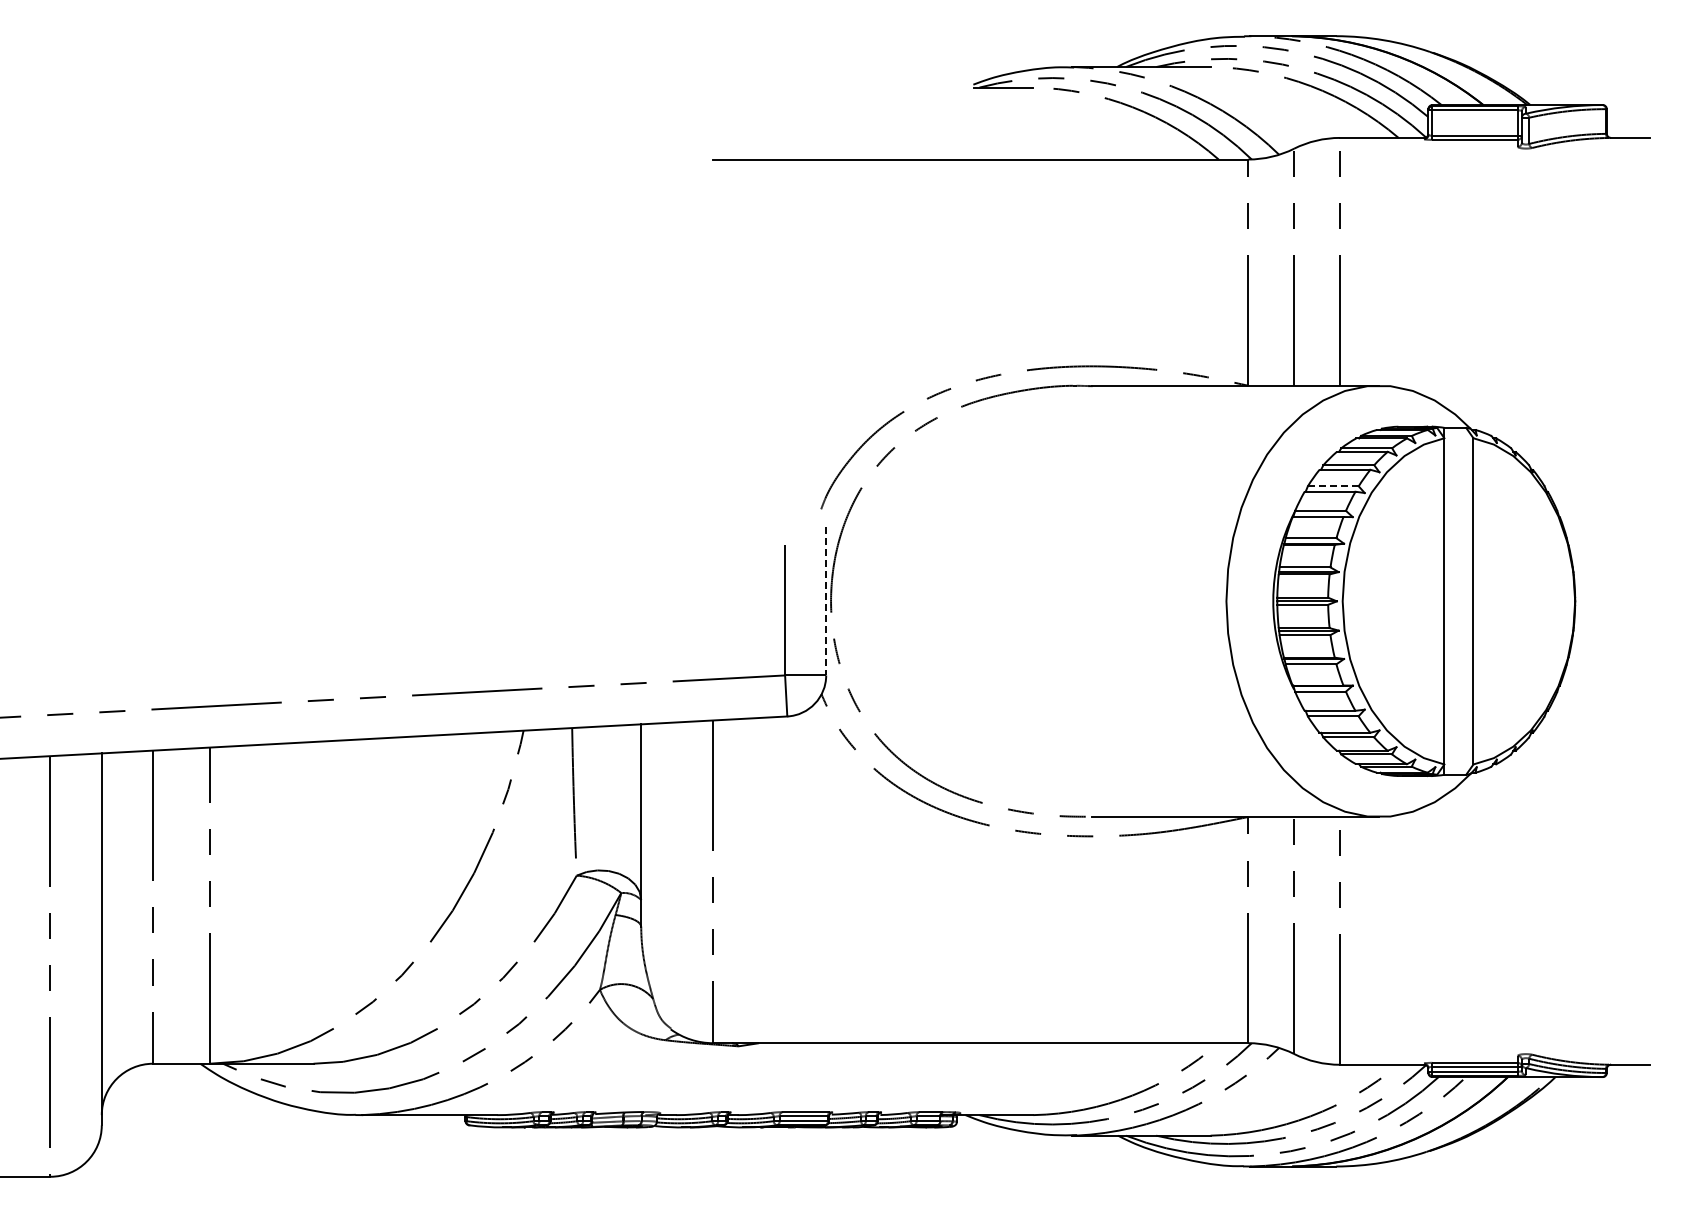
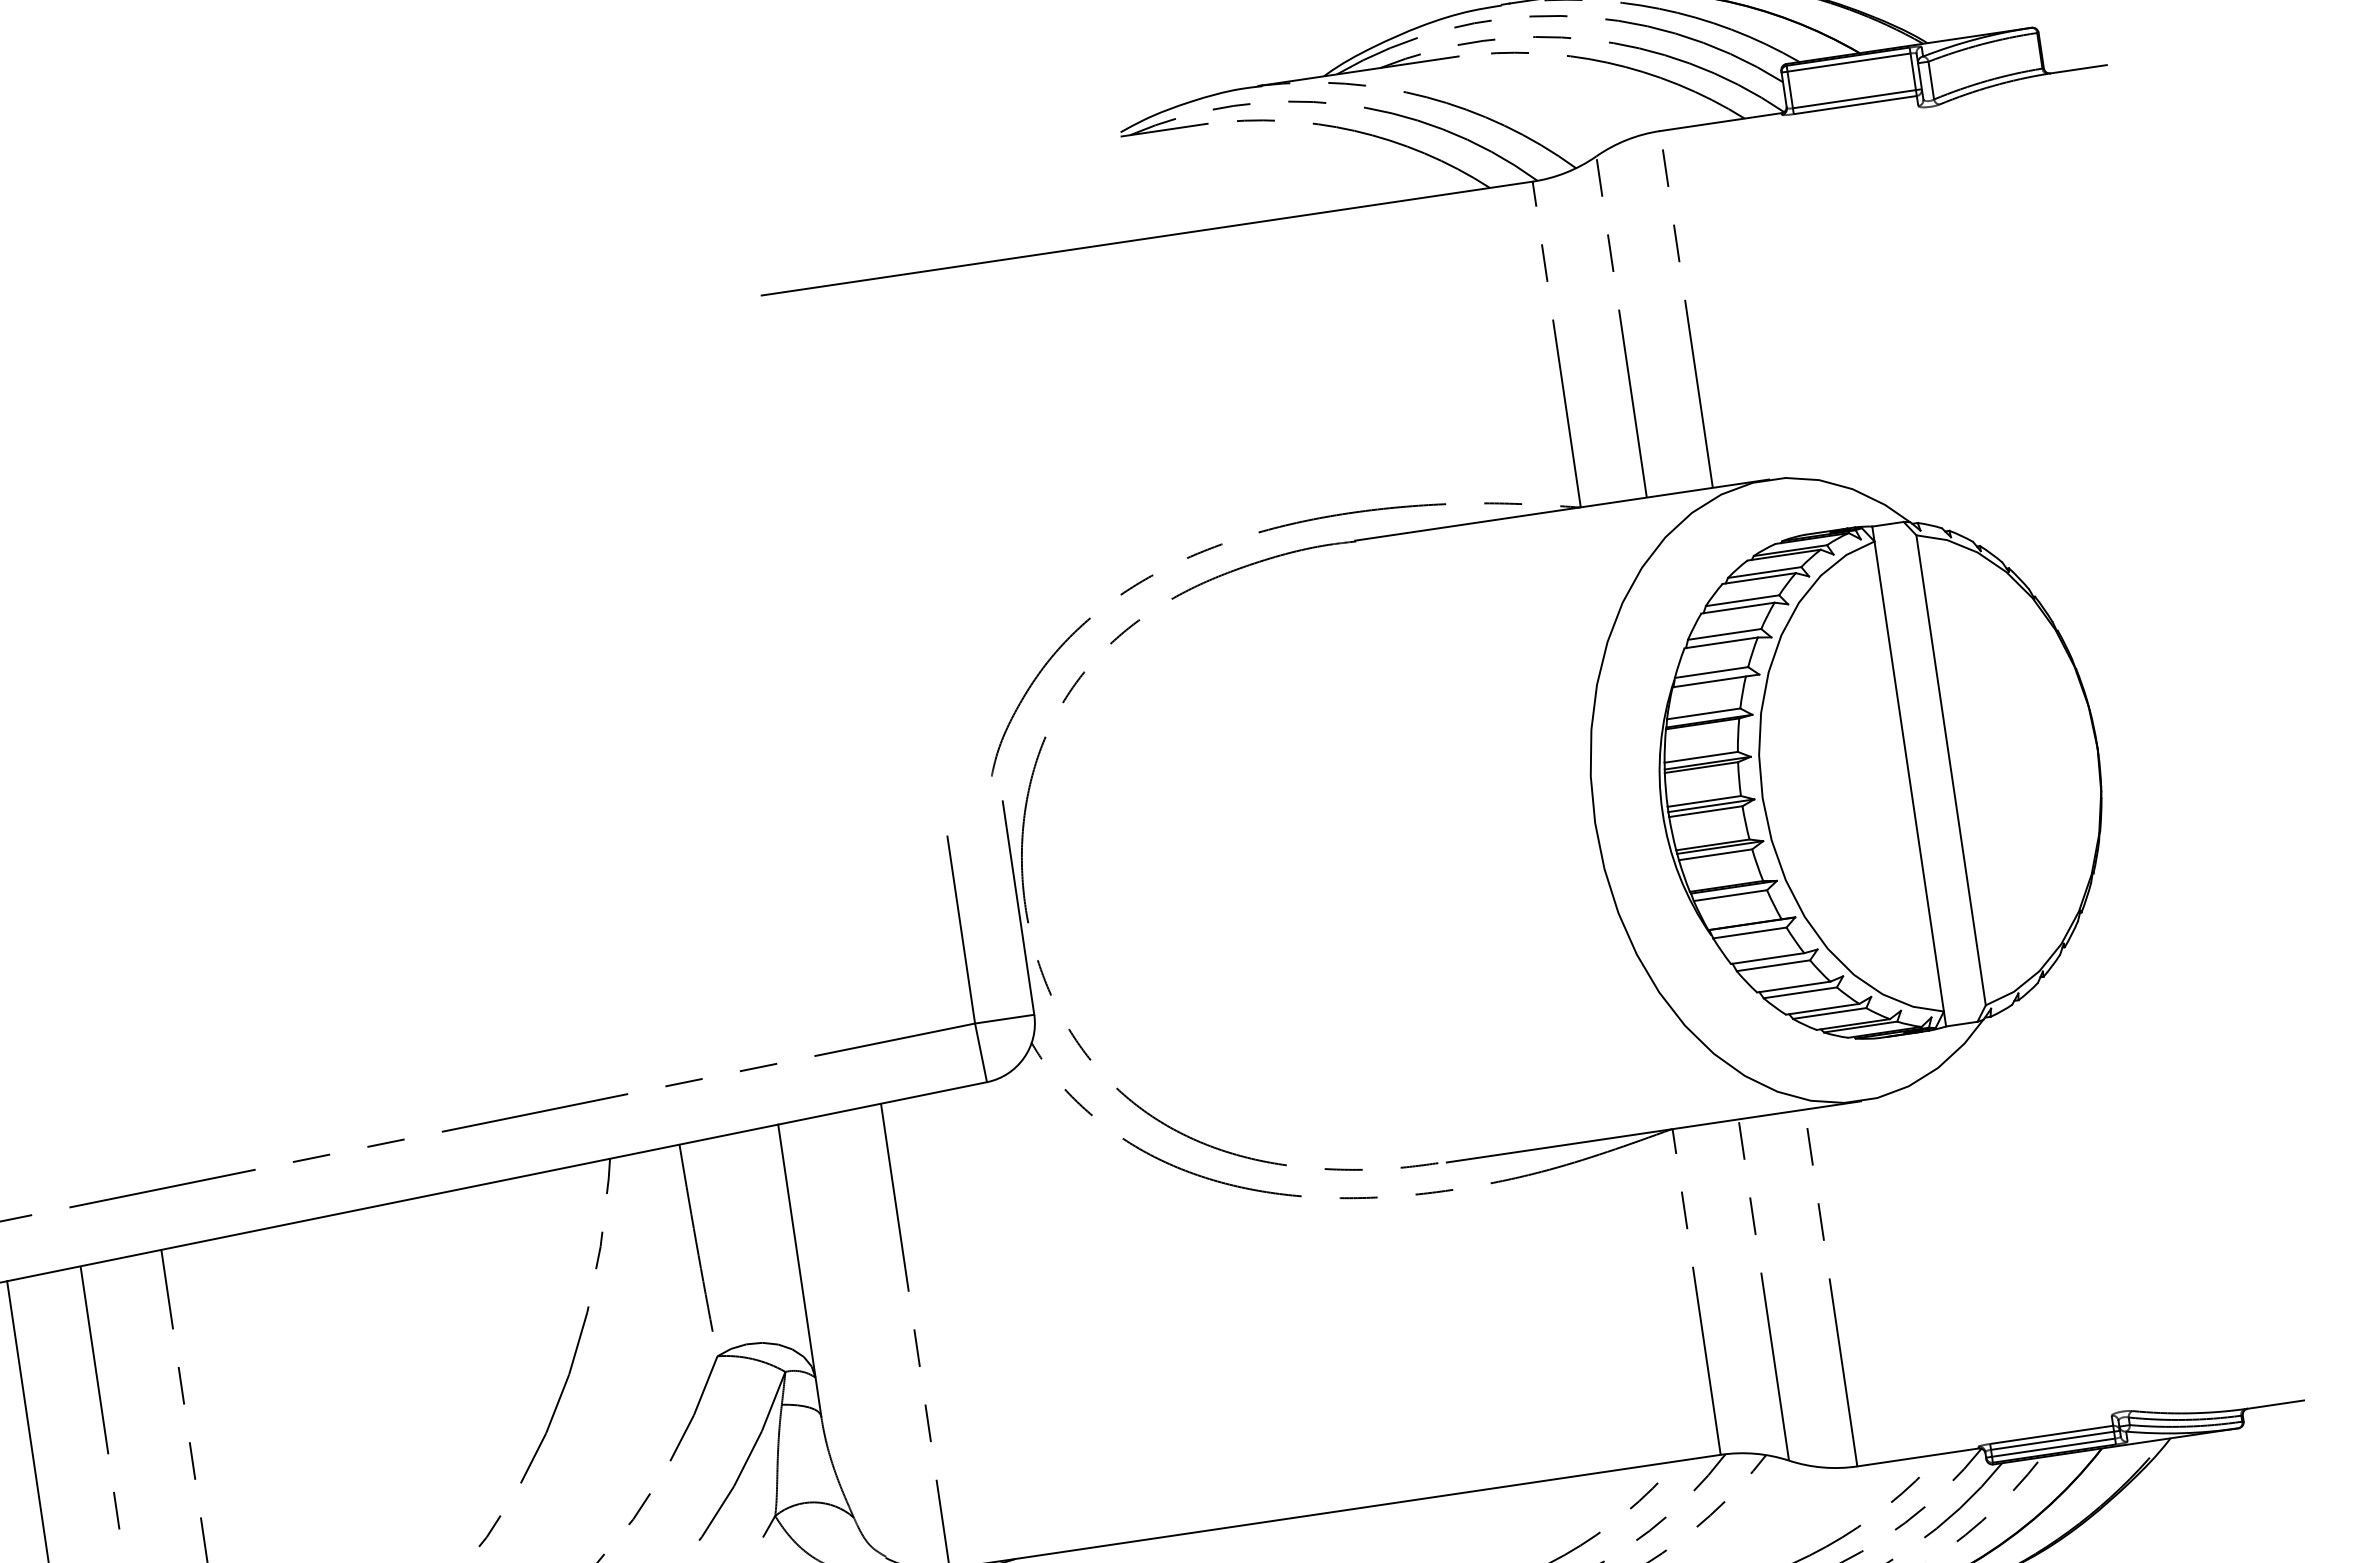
line: (1332, 486) -> (1723, 634), dashed -> solid
line: (826, 601) -> (1018, 908), dashed -> solid

